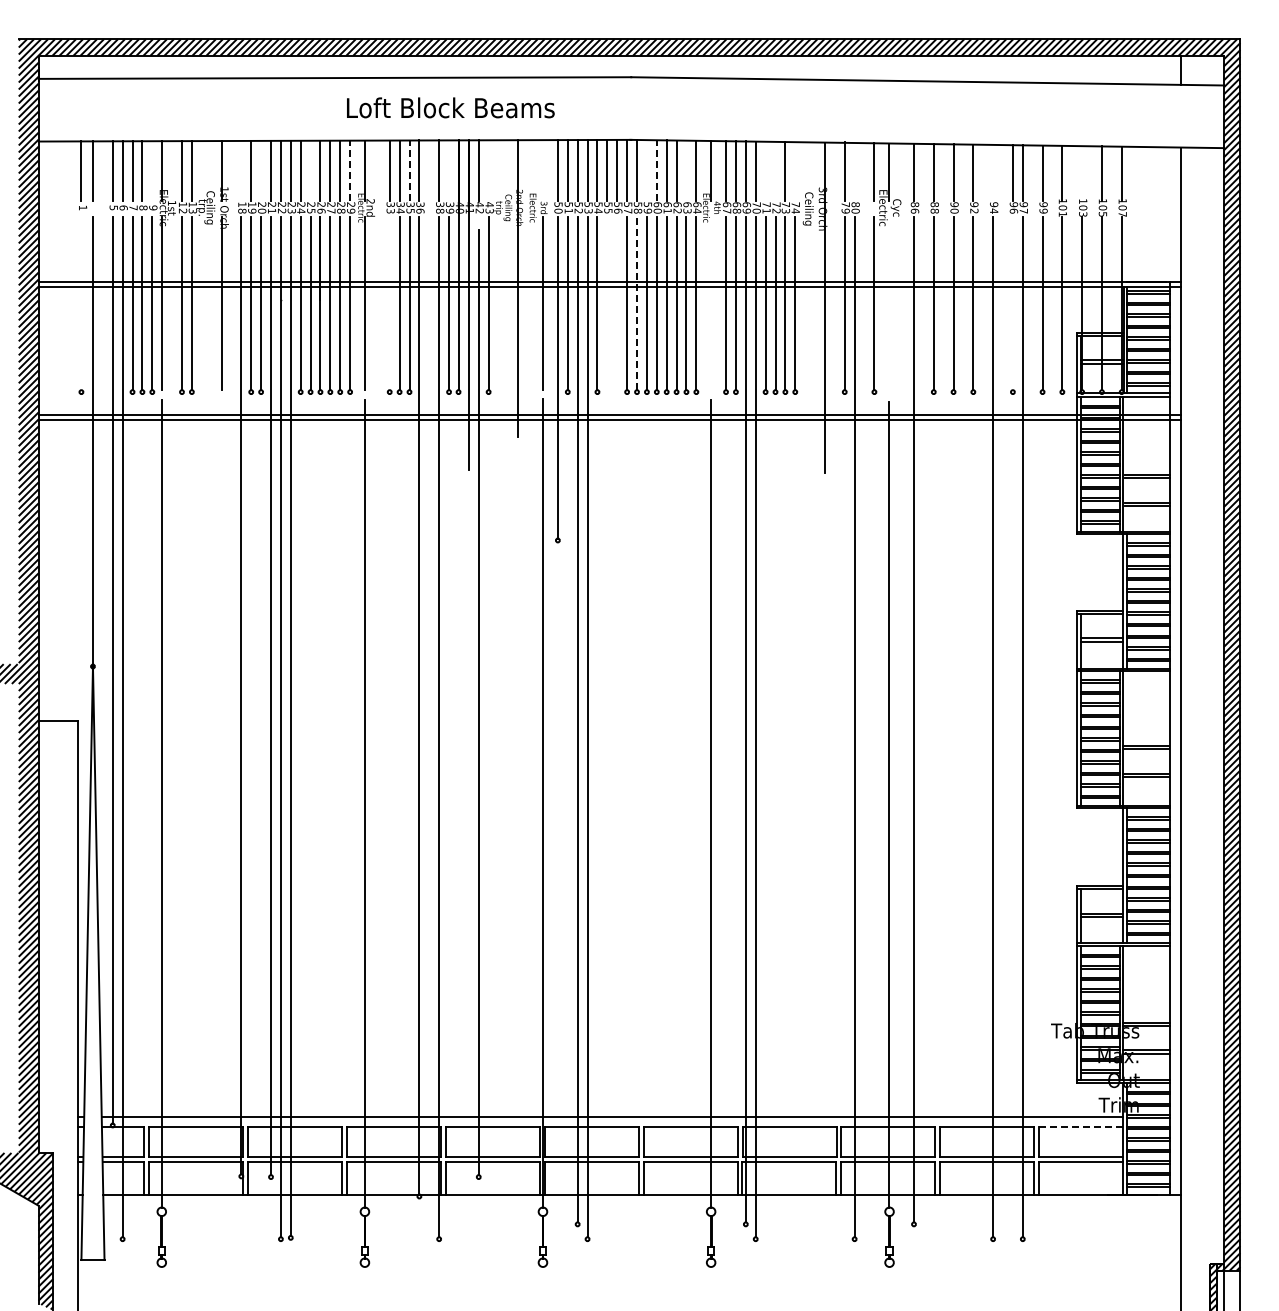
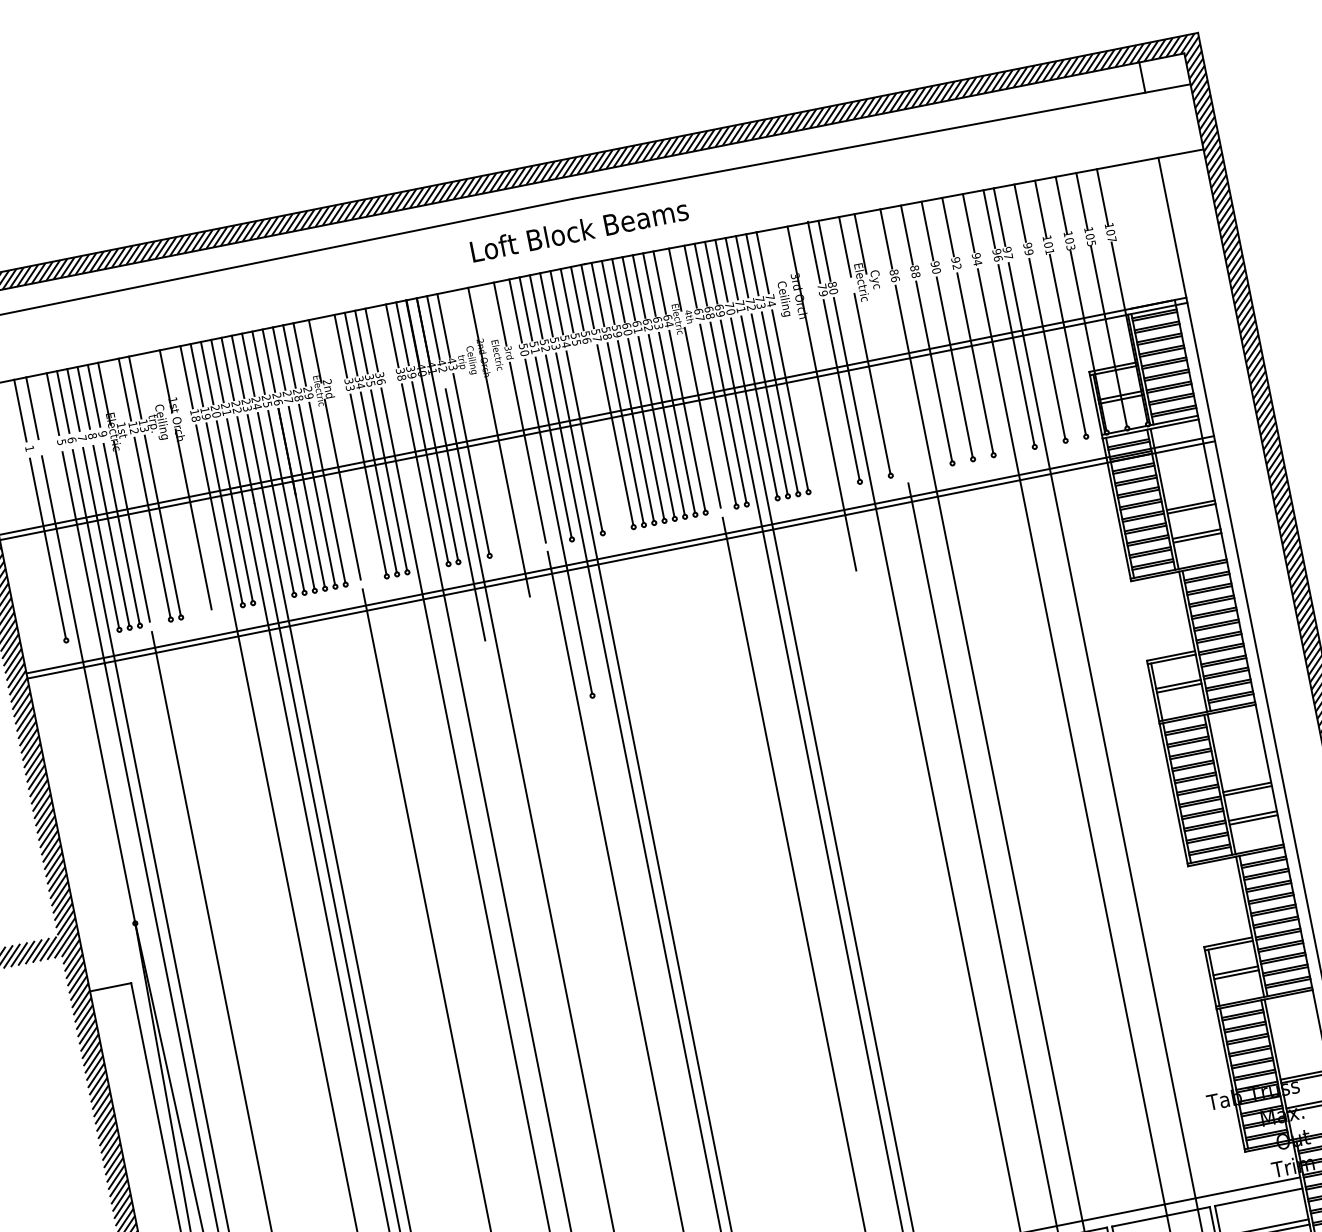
text: (450, 107) -> (579, 230), moved
line: (241, 170) -> (186, 376), added
line: (261, 170) -> (207, 372), added
line: (310, 170) -> (258, 362), added
line: (350, 170) -> (300, 354), dashed -> solid
line: (409, 170) -> (361, 341), dashed -> solid
line: (449, 170) -> (402, 333), added
line: (488, 170) -> (443, 325), added
line: (543, 170) -> (500, 314), added
line: (646, 170) -> (607, 292), added
line: (656, 170) -> (618, 290), dashed -> solid
line: (686, 170) -> (649, 284), added
line: (765, 170) -> (731, 267), added
line: (775, 170) -> (741, 265), added
line: (152, 171) -> (94, 396), added
line: (795, 171) -> (762, 262), added
line: (854, 171) -> (824, 250), added
line: (993, 172) -> (969, 222), added
line: (1082, 173) -> (1061, 205), added
line: (81, 303) -> (47, 548), added
line: (389, 303) -> (368, 484), added
line: (637, 303) -> (626, 432), dashed -> solid
line: (711, 303) -> (703, 417), added
line: (1012, 303) -> (1015, 354), added
line: (1081, 1127) -> (1258, 1197), dashed -> solid

